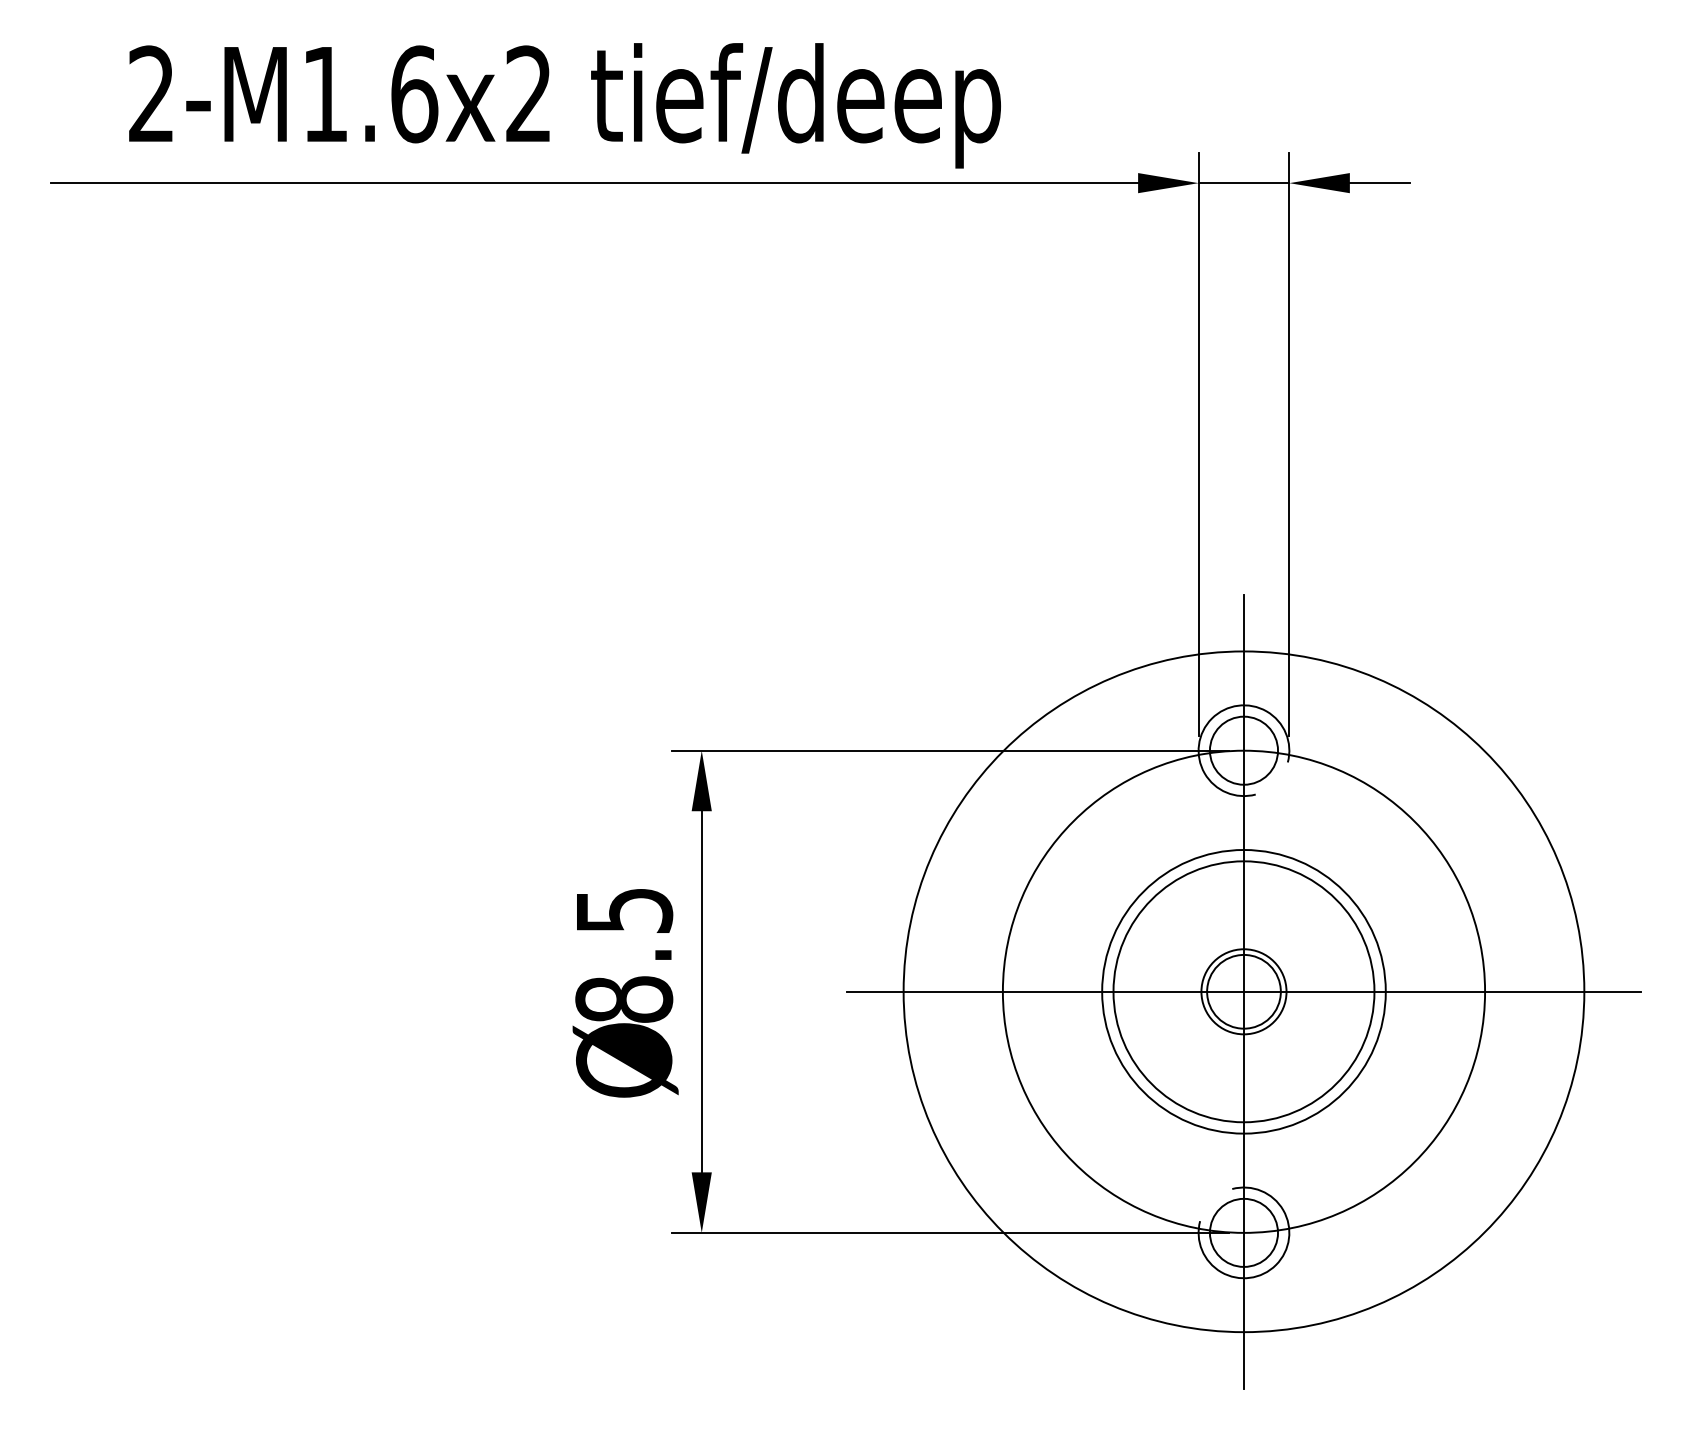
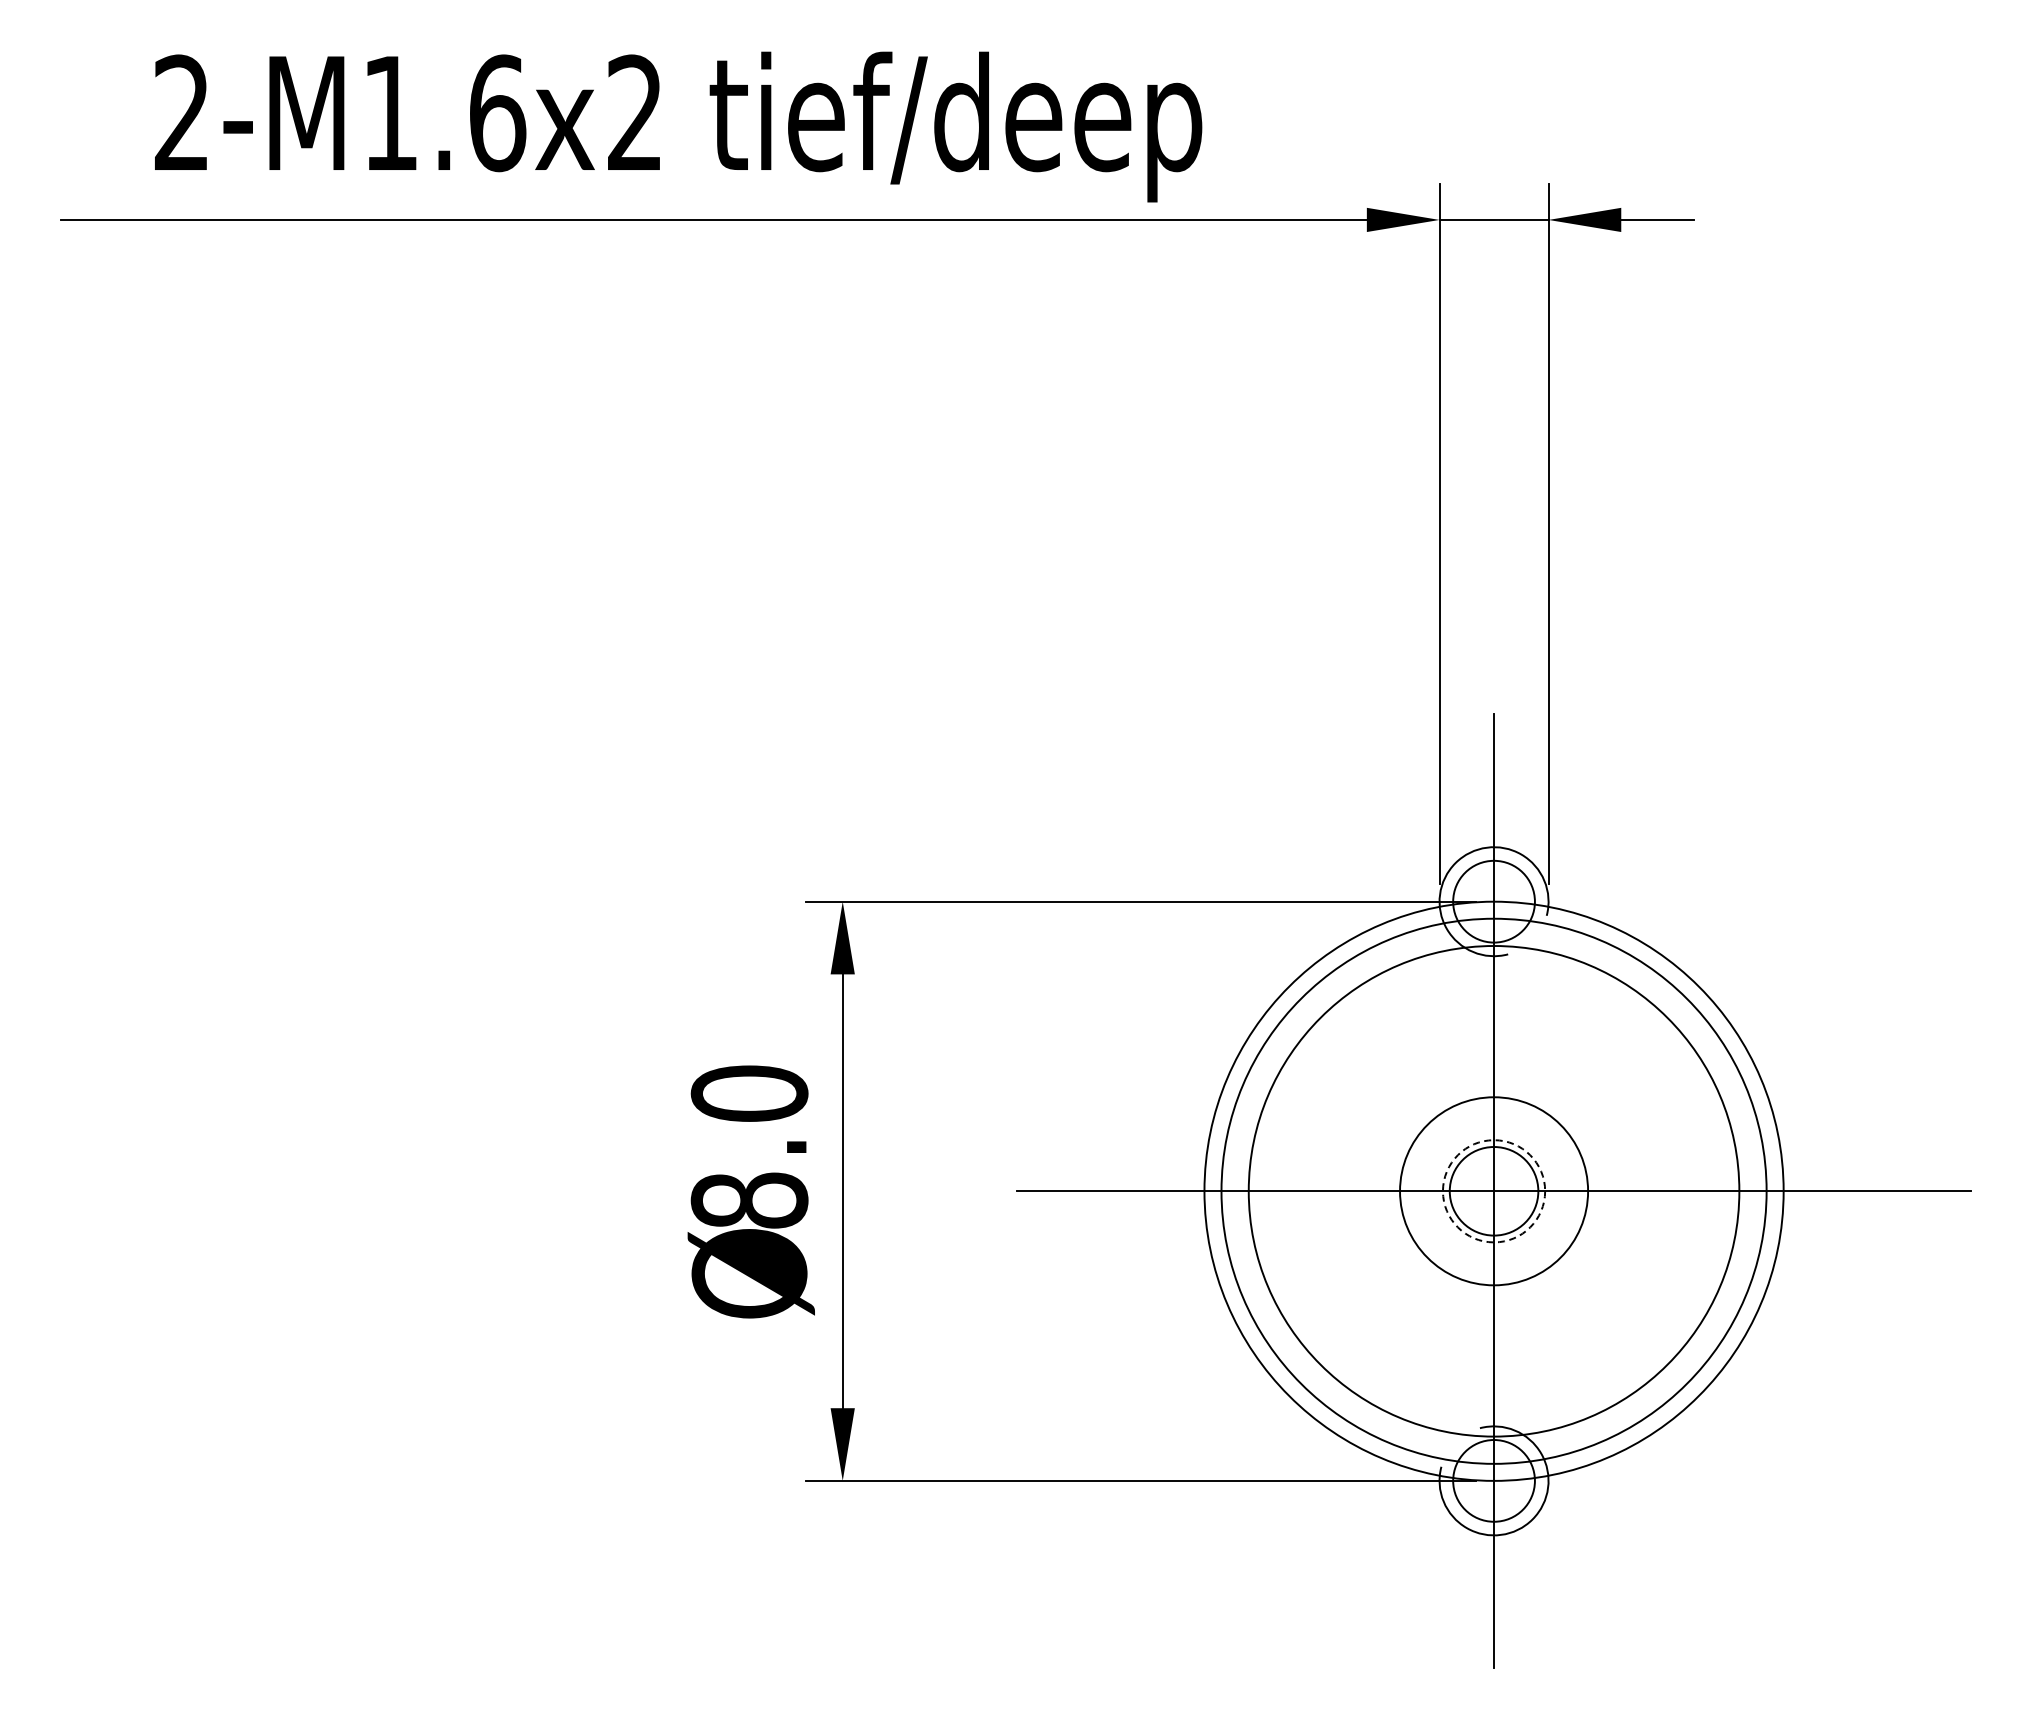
text: (624, 910) -> (749, 1093), 8.5 -> 8.0
circle: (1243, 991) -> (1493, 1190), size x1.6
circle: (1243, 991) -> (1493, 1191), size x0.6
circle: (1243, 991) -> (1493, 1191), size x0.6
circle: (1243, 991) -> (1493, 1191), solid -> dashed

